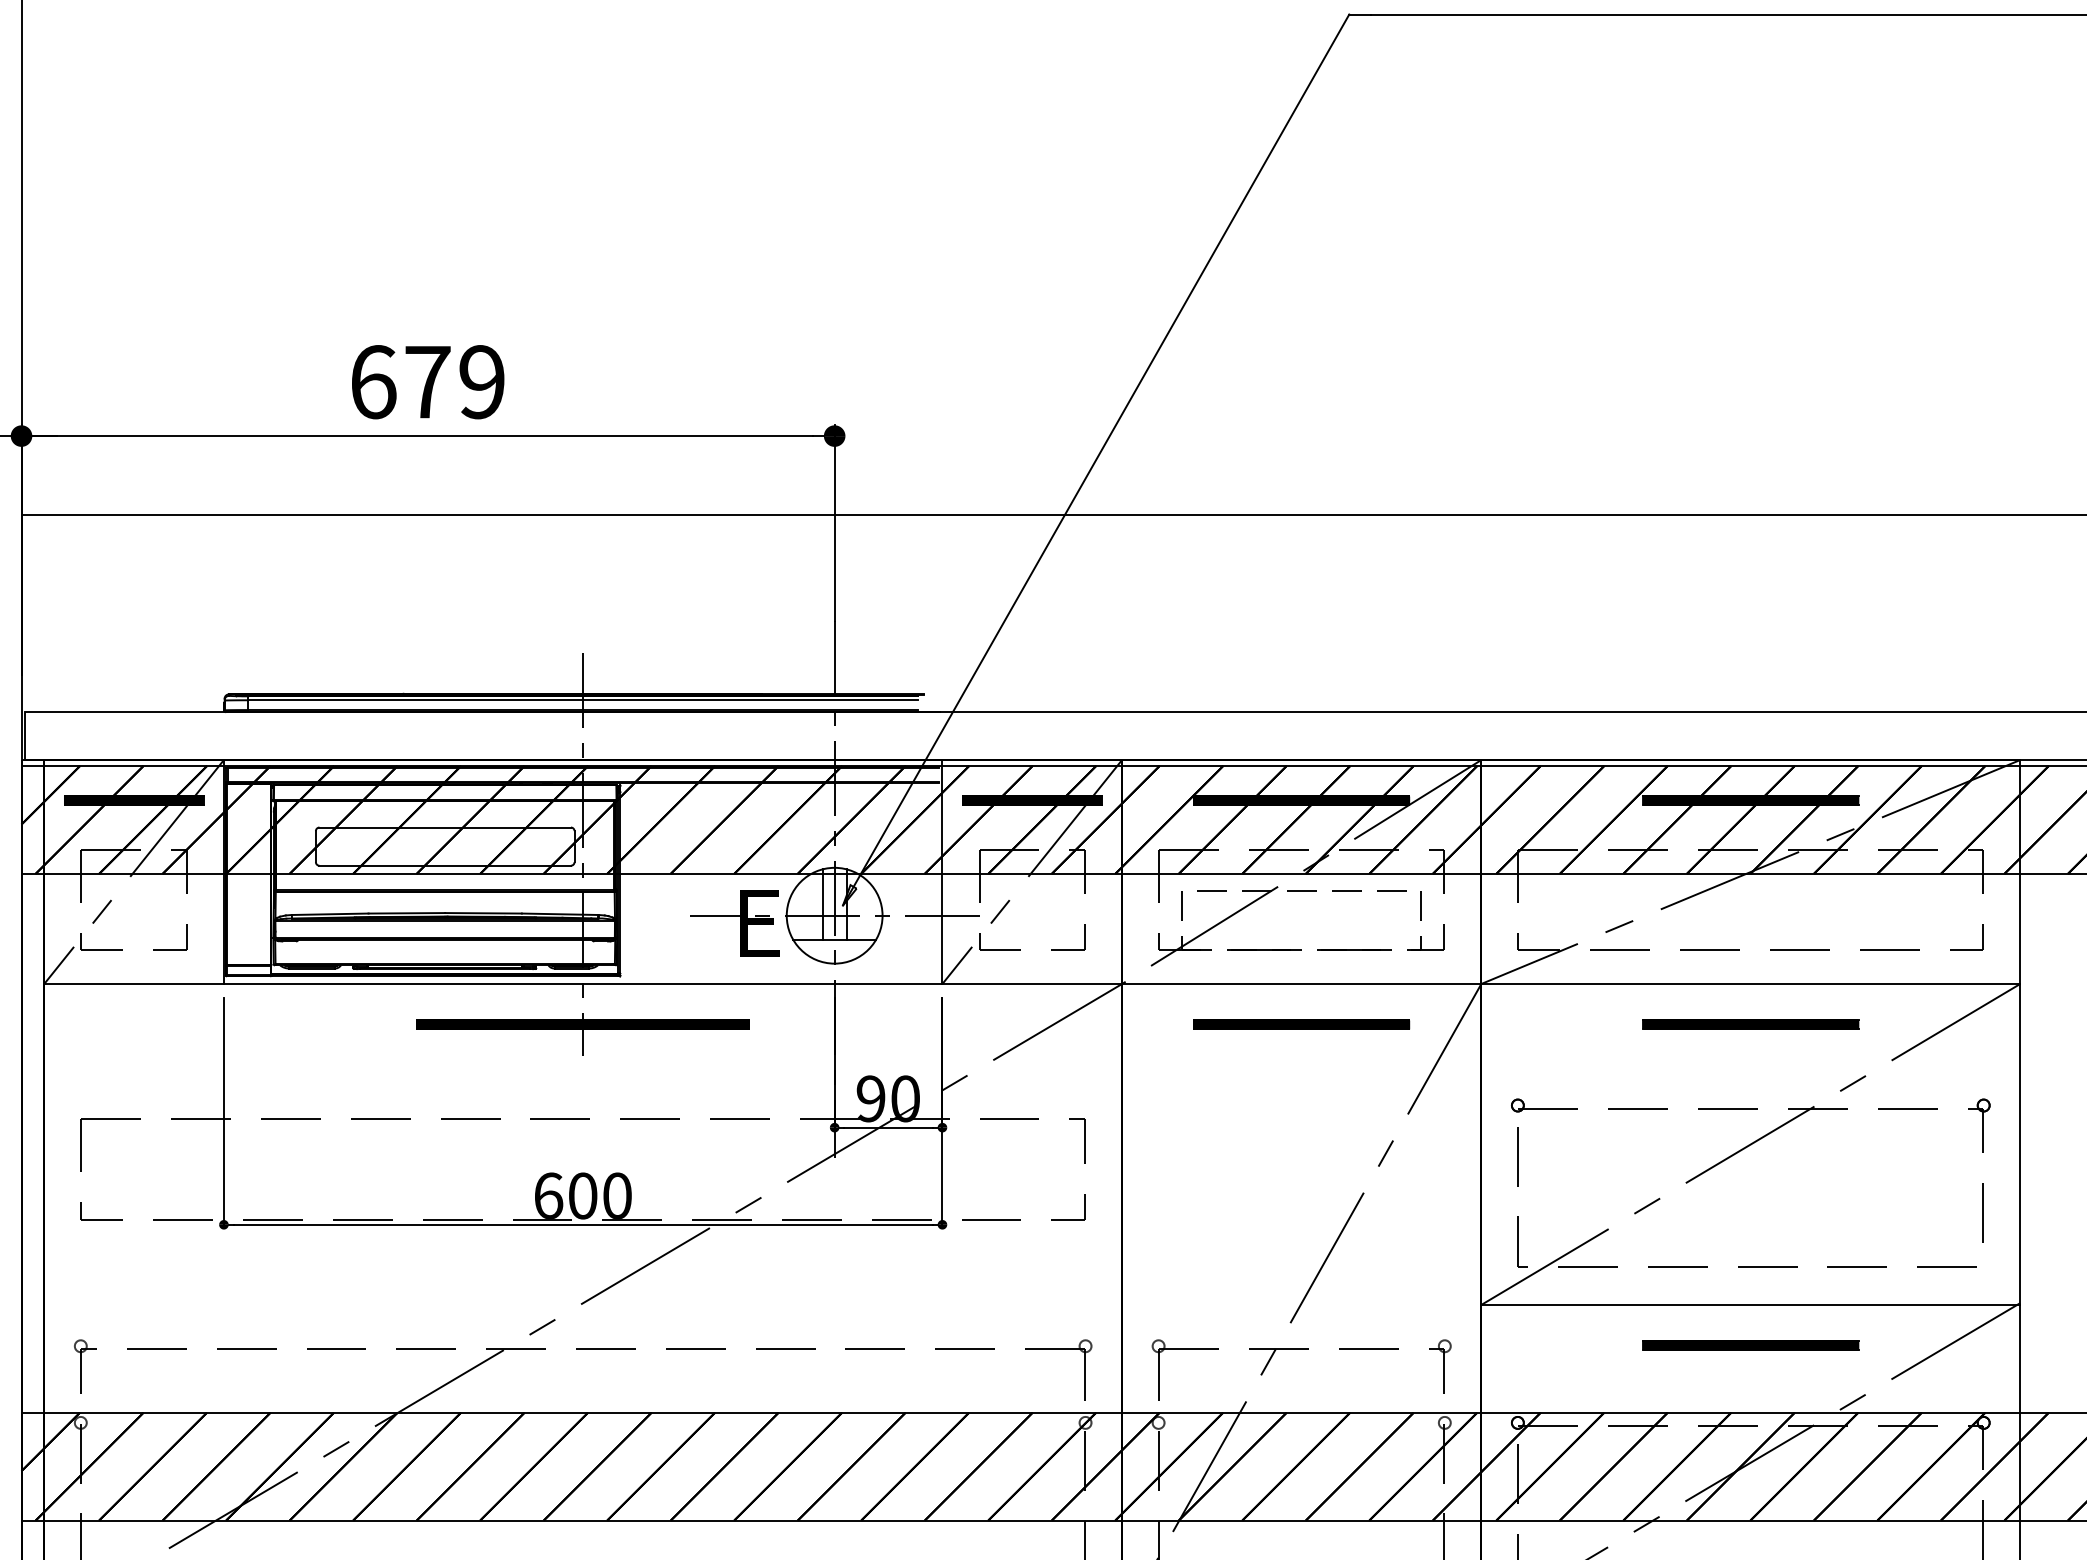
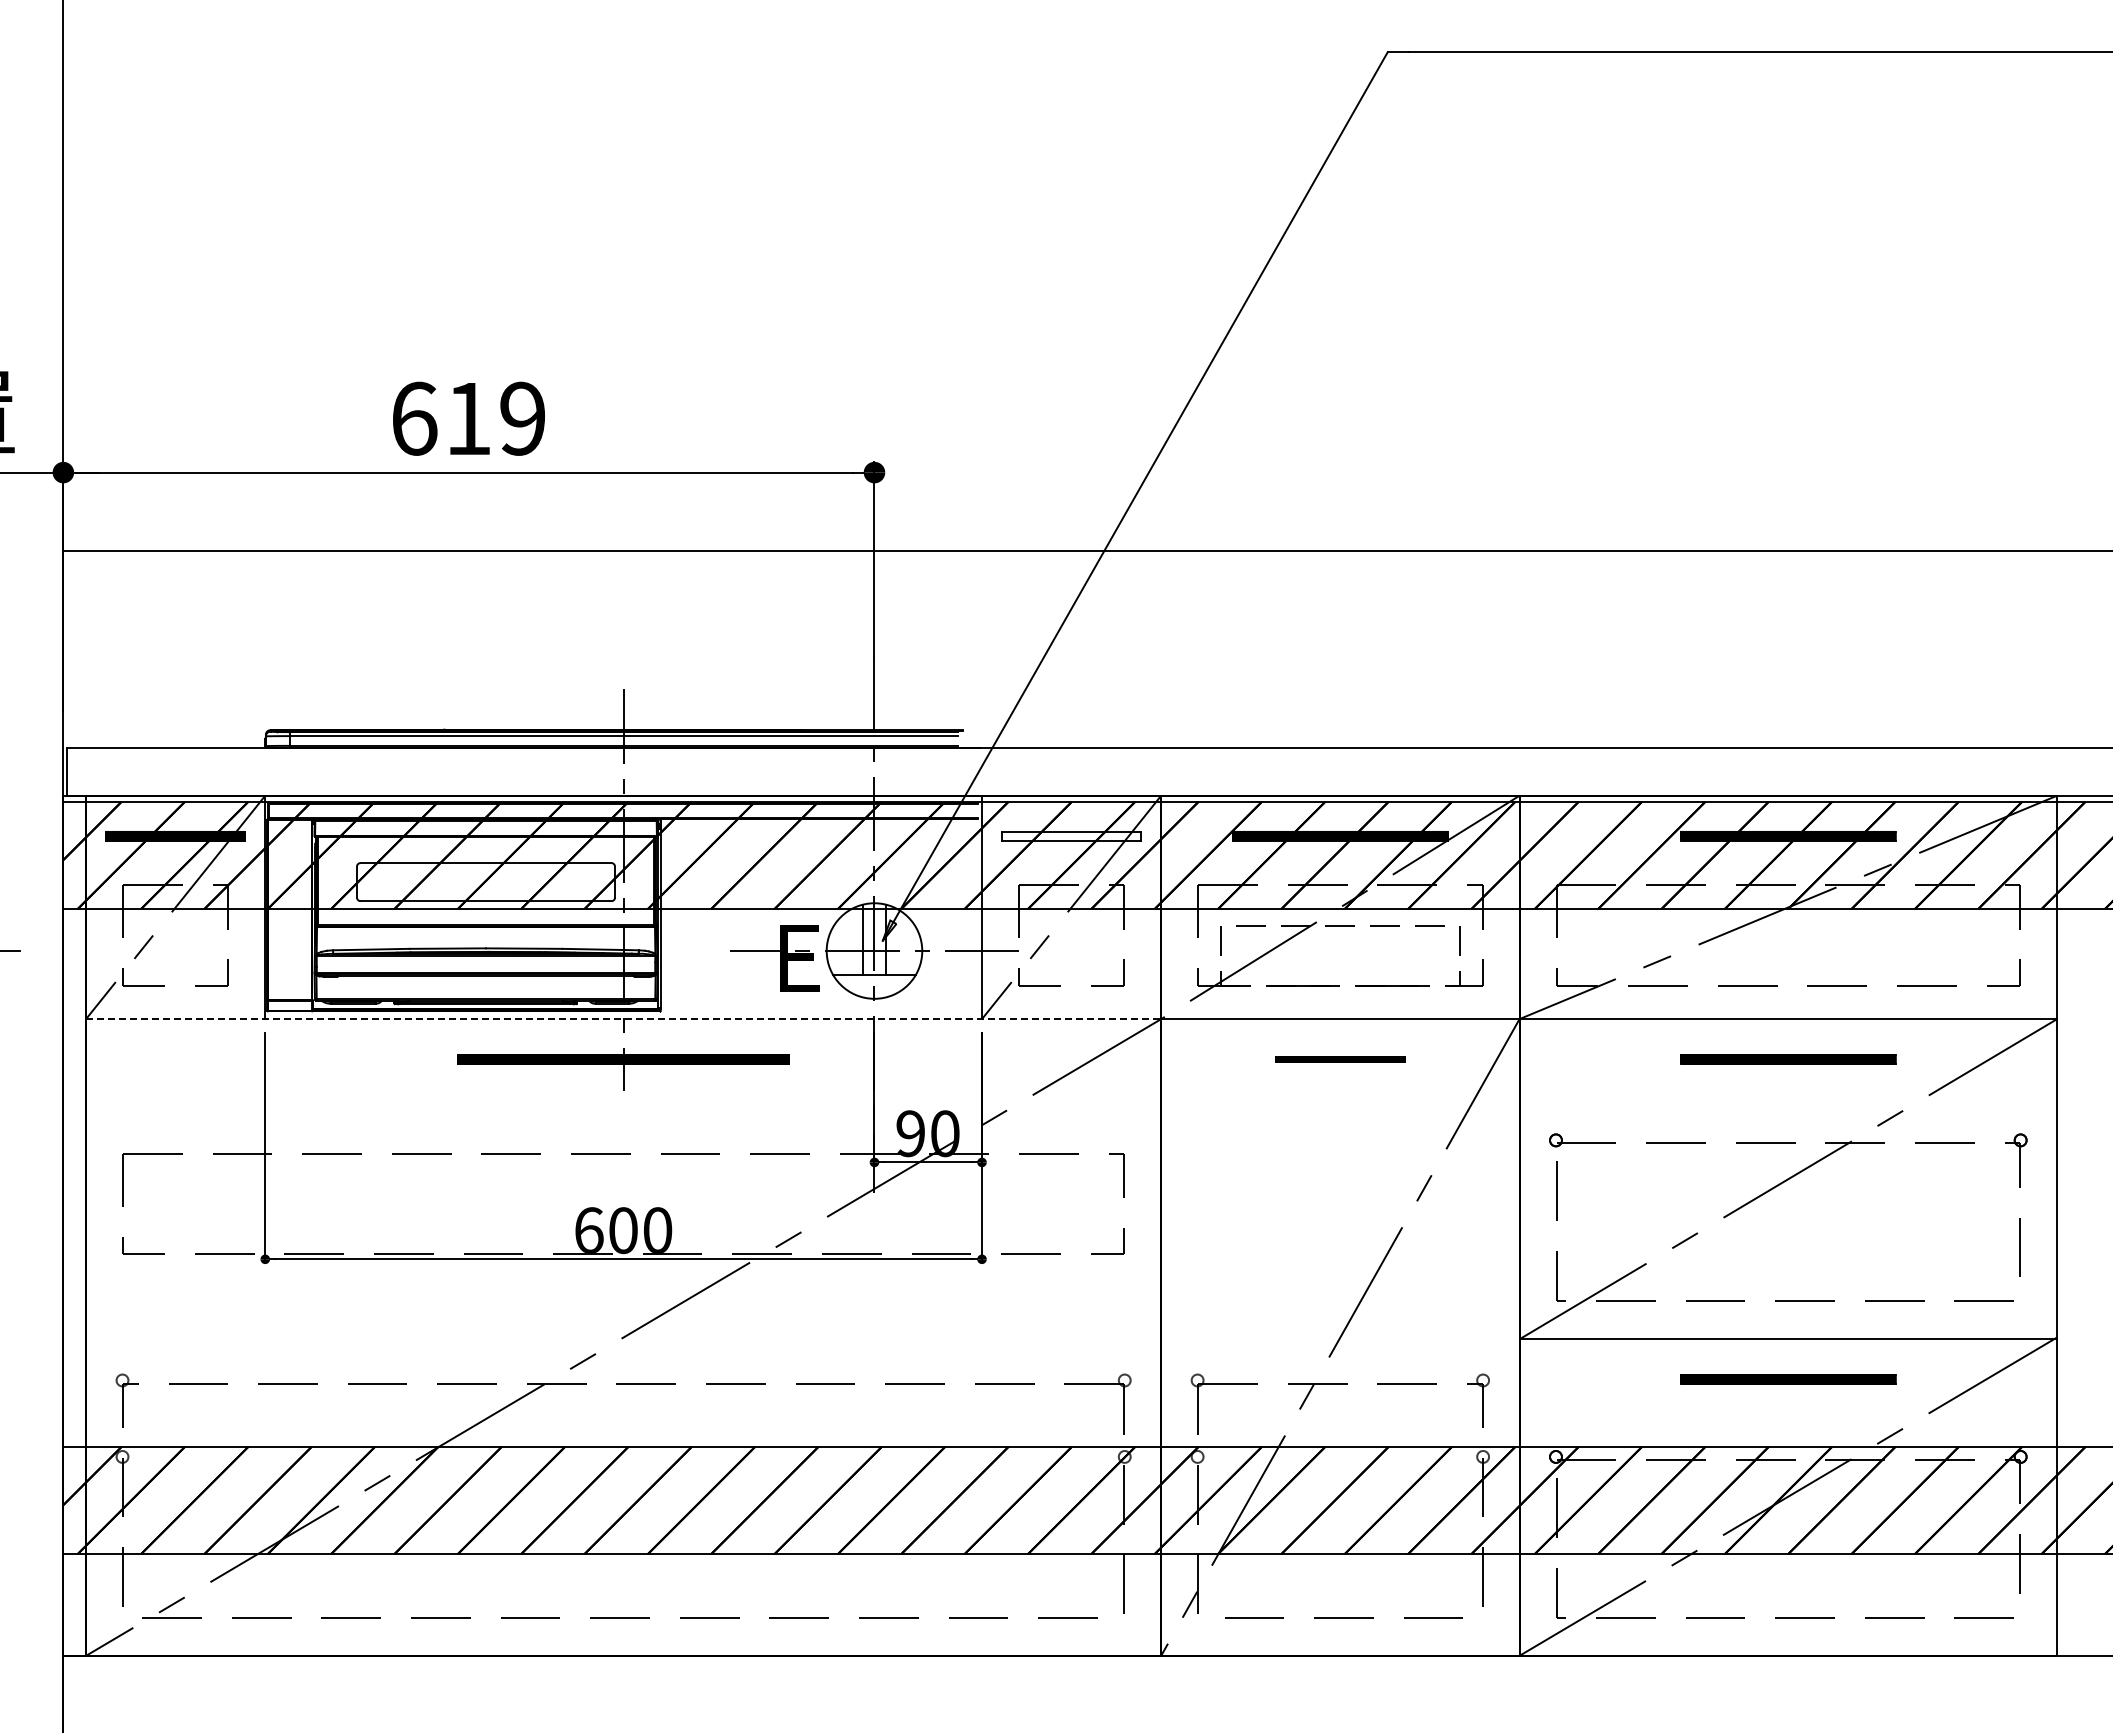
text: (427, 381) -> (468, 418), 679 -> 619
hatch: (1032, 799) -> (1071, 835), removed
line: (583, 984) -> (623, 1019), solid -> dashed
part: (1301, 1024) -> (1340, 1059), size x0.6

